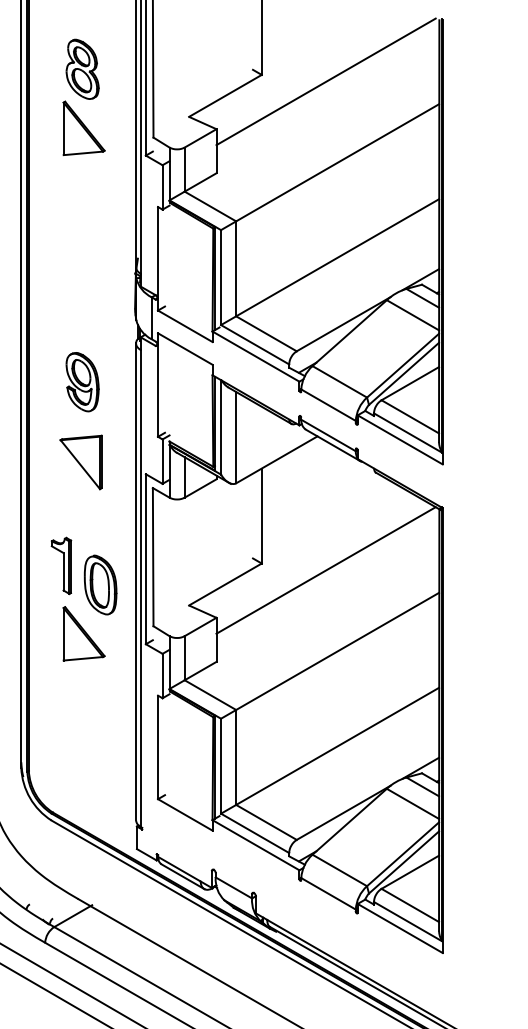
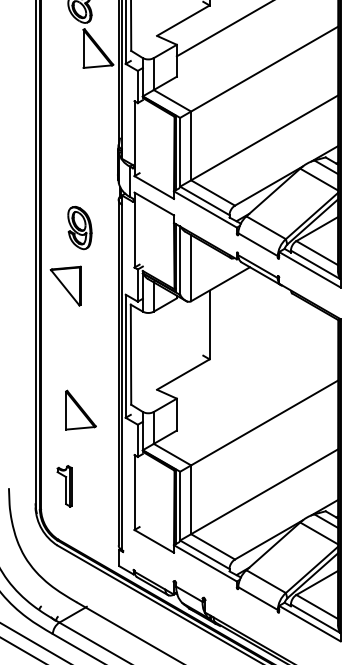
part: (83, 128) -> (97, 48), moved
part: (80, 462) -> (65, 286), moved
part: (61, 565) -> (64, 486), moved
line: (325, 570) -> (255, 364), removed
part: (100, 584) -> (92, 374), removed

